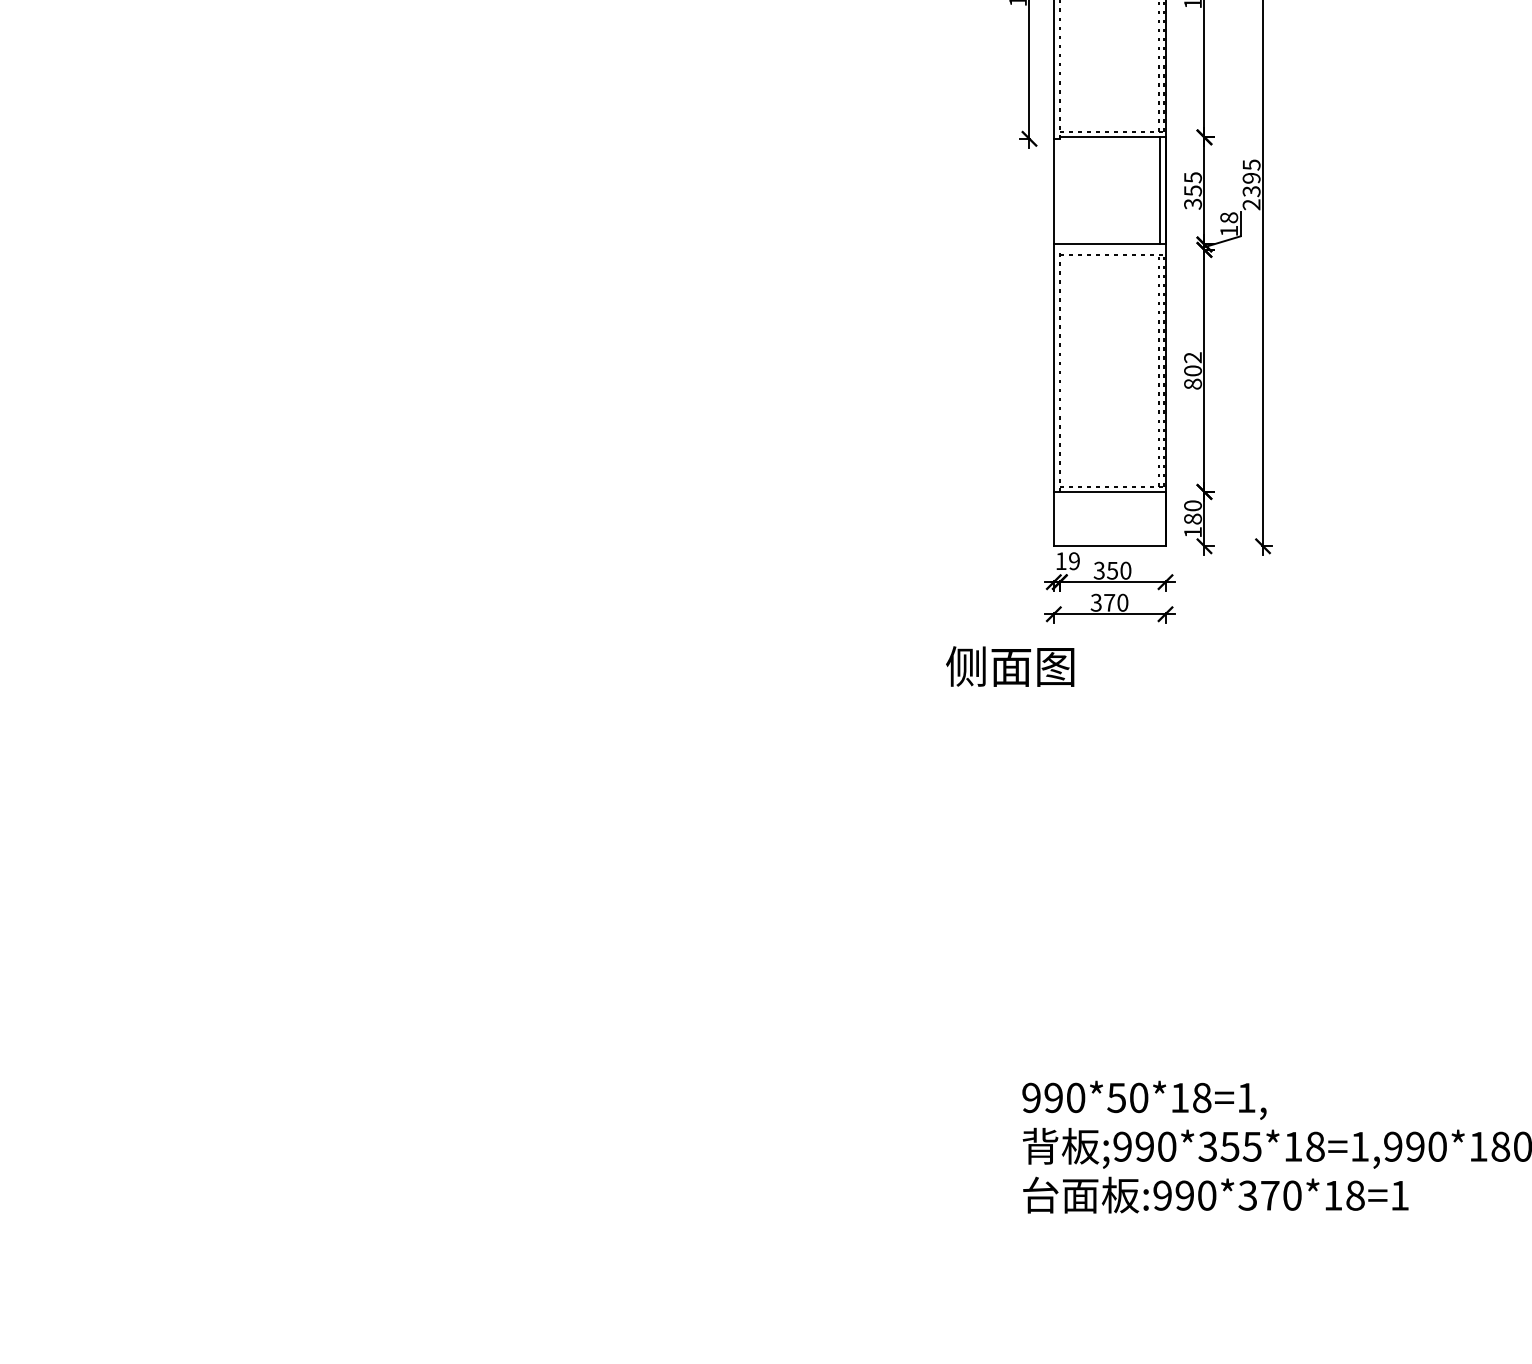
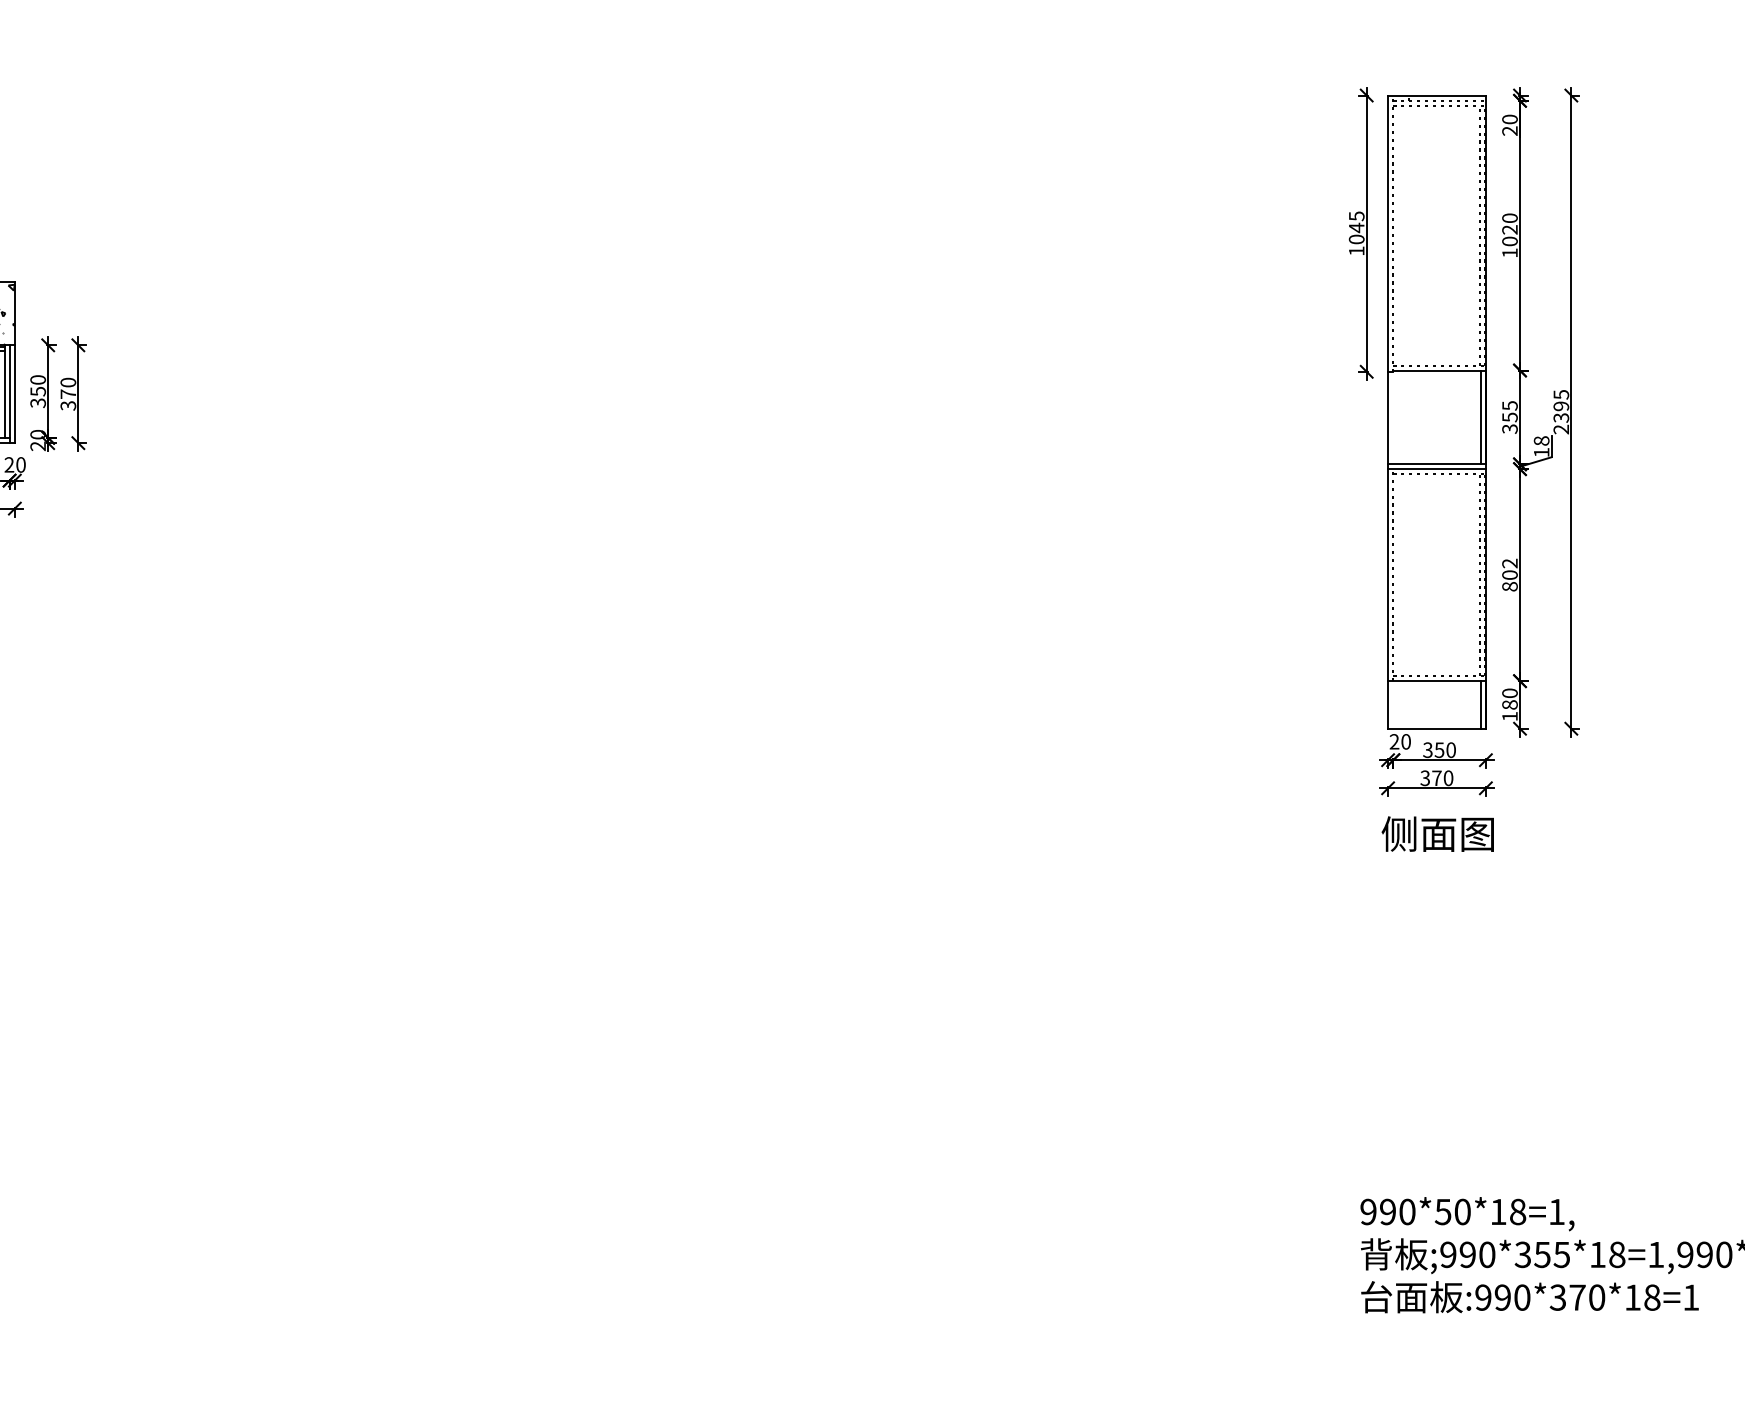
line: (1109, 250) -> (1436, 469), added
line: (1160, 518) -> (1481, 704), added
text: (1066, 560) -> (1399, 741), 19 -> 20
text: (1009, 665) -> (1437, 833), moved

